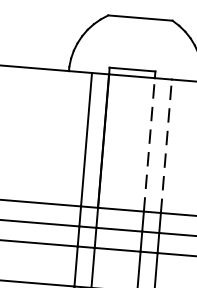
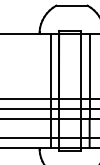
line: (149, 144) -> (81, 66), dashed -> solid
line: (166, 145) -> (89, 66), dashed -> solid

